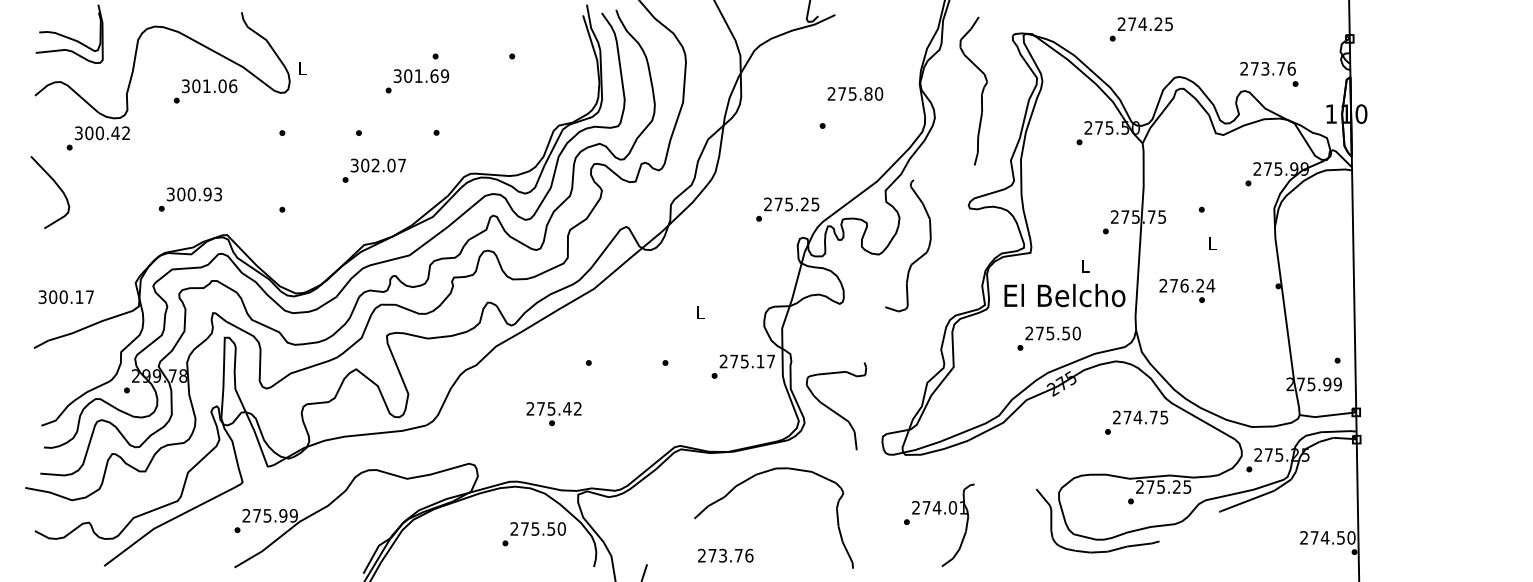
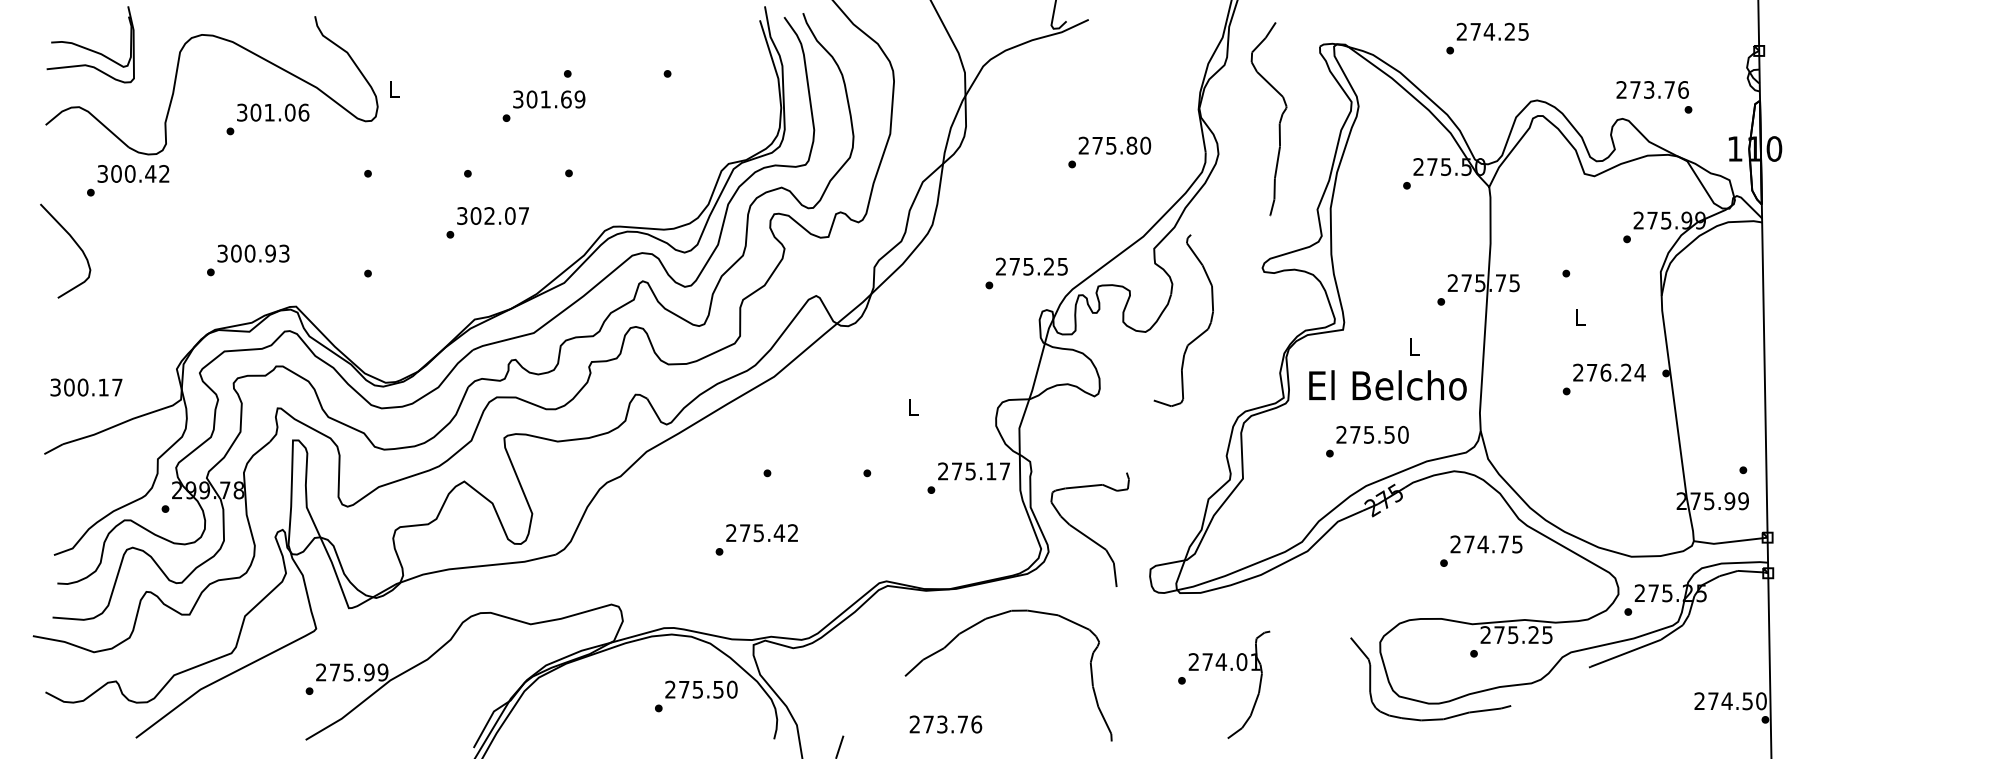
text: (855, 93) -> (1114, 145), moved
text: (1187, 285) -> (1609, 372), moved
text: (553, 409) -> (761, 533), moved

